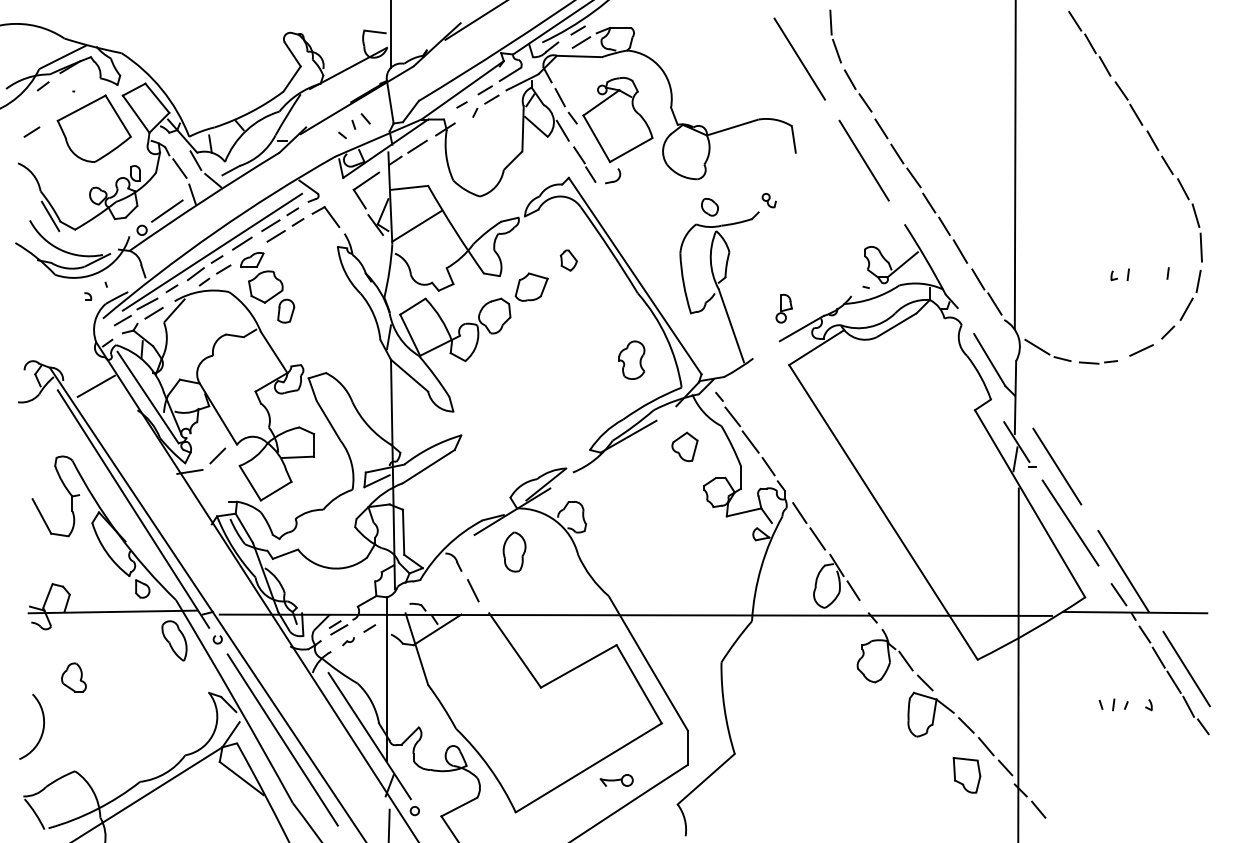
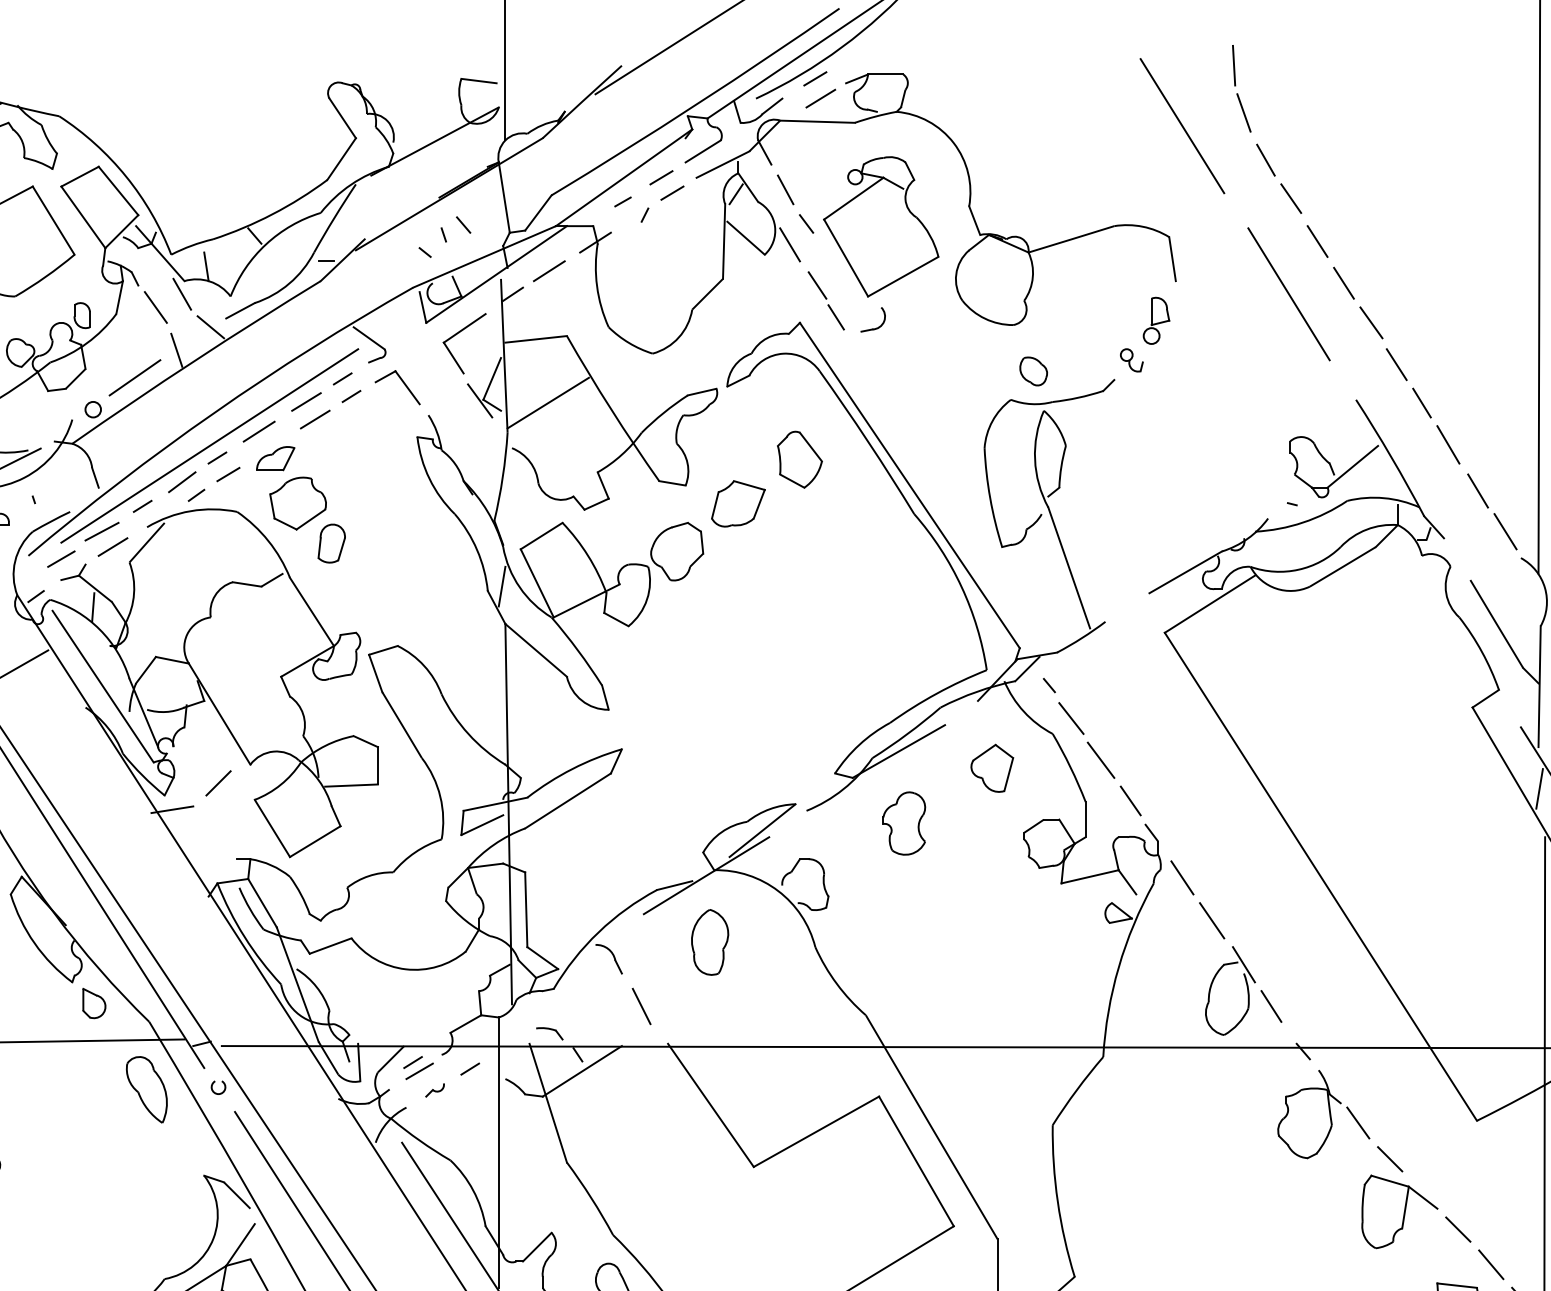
part: (568, 260) -> (799, 459), size x1.67
part: (783, 308) -> (1155, 320), moved
part: (631, 359) -> (903, 822), moved

